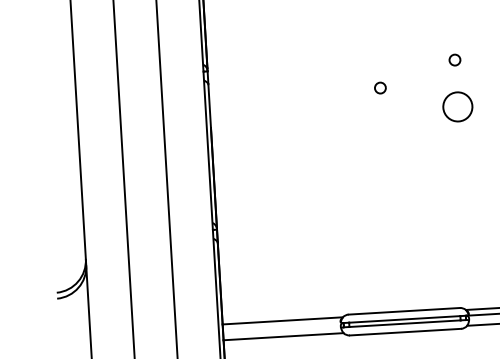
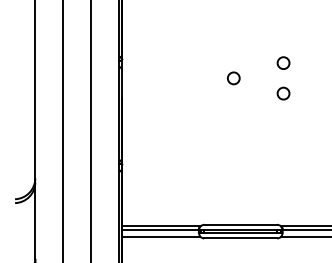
circle: (454, 59) -> (283, 62), size x1.67
circle: (379, 88) -> (233, 78), size x1.67
circle: (457, 106) -> (283, 93), size x0.62
line: (282, 327) -> (160, 230), added

